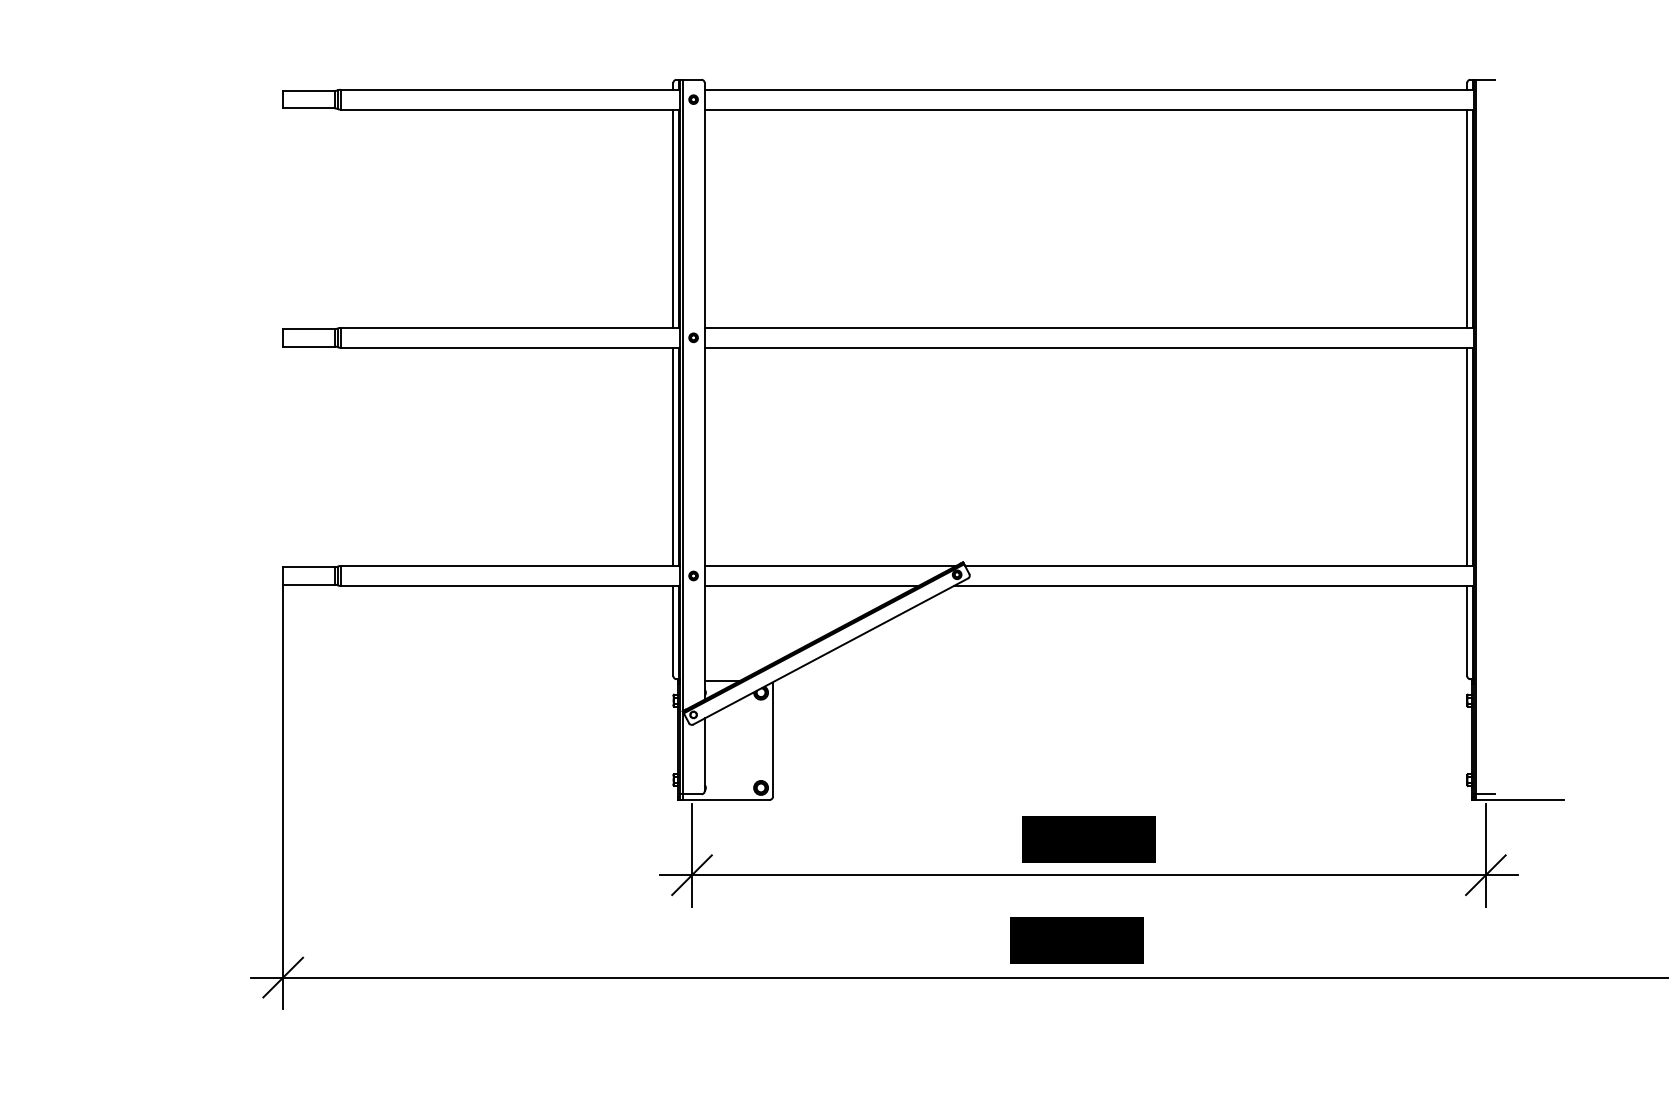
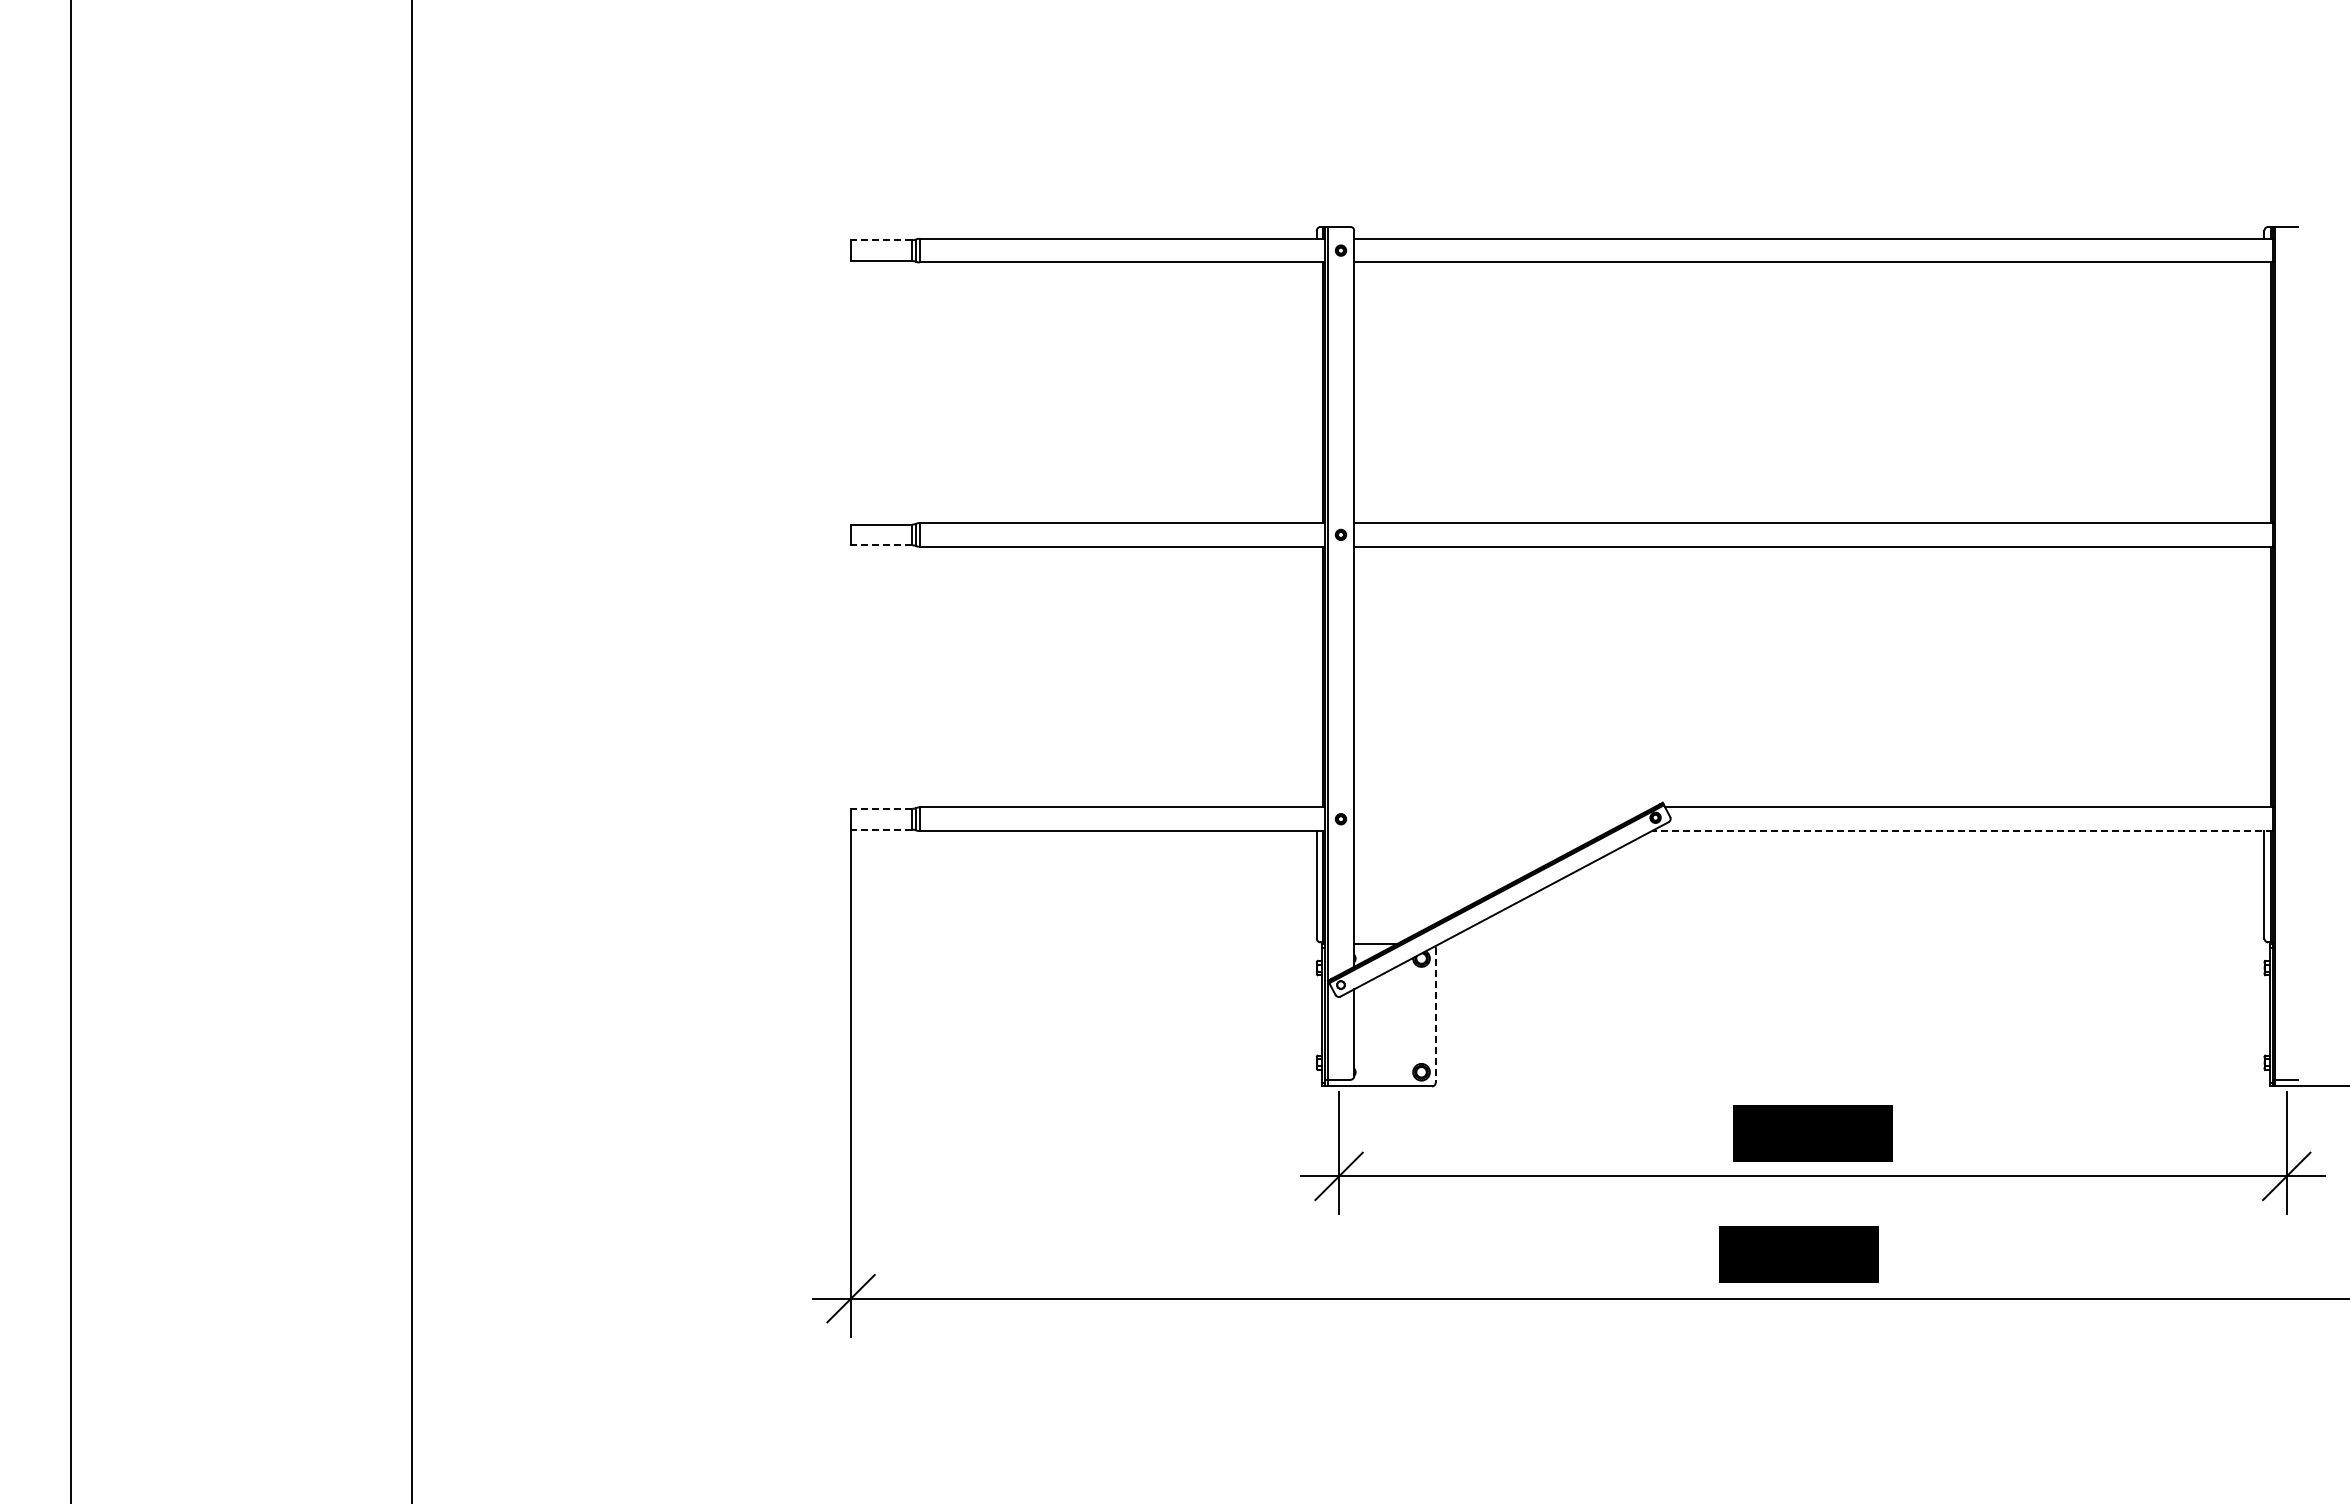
line: (308, 91) -> (881, 240), solid -> dashed
line: (673, 218) -> (1316, 392), removed
line: (1467, 218) -> (2264, 392), removed
line: (308, 346) -> (881, 545), solid -> dashed
line: (673, 456) -> (1316, 676), removed
line: (1467, 456) -> (2264, 676), removed
line: (830, 566) -> (1504, 807), removed
line: (308, 567) -> (881, 808), solid -> dashed
line: (308, 584) -> (881, 829), solid -> dashed
line: (811, 586) -> (1481, 831), removed
line: (1213, 586) -> (1961, 831), solid -> dashed
line: (772, 740) -> (1435, 1015), solid -> dashed

